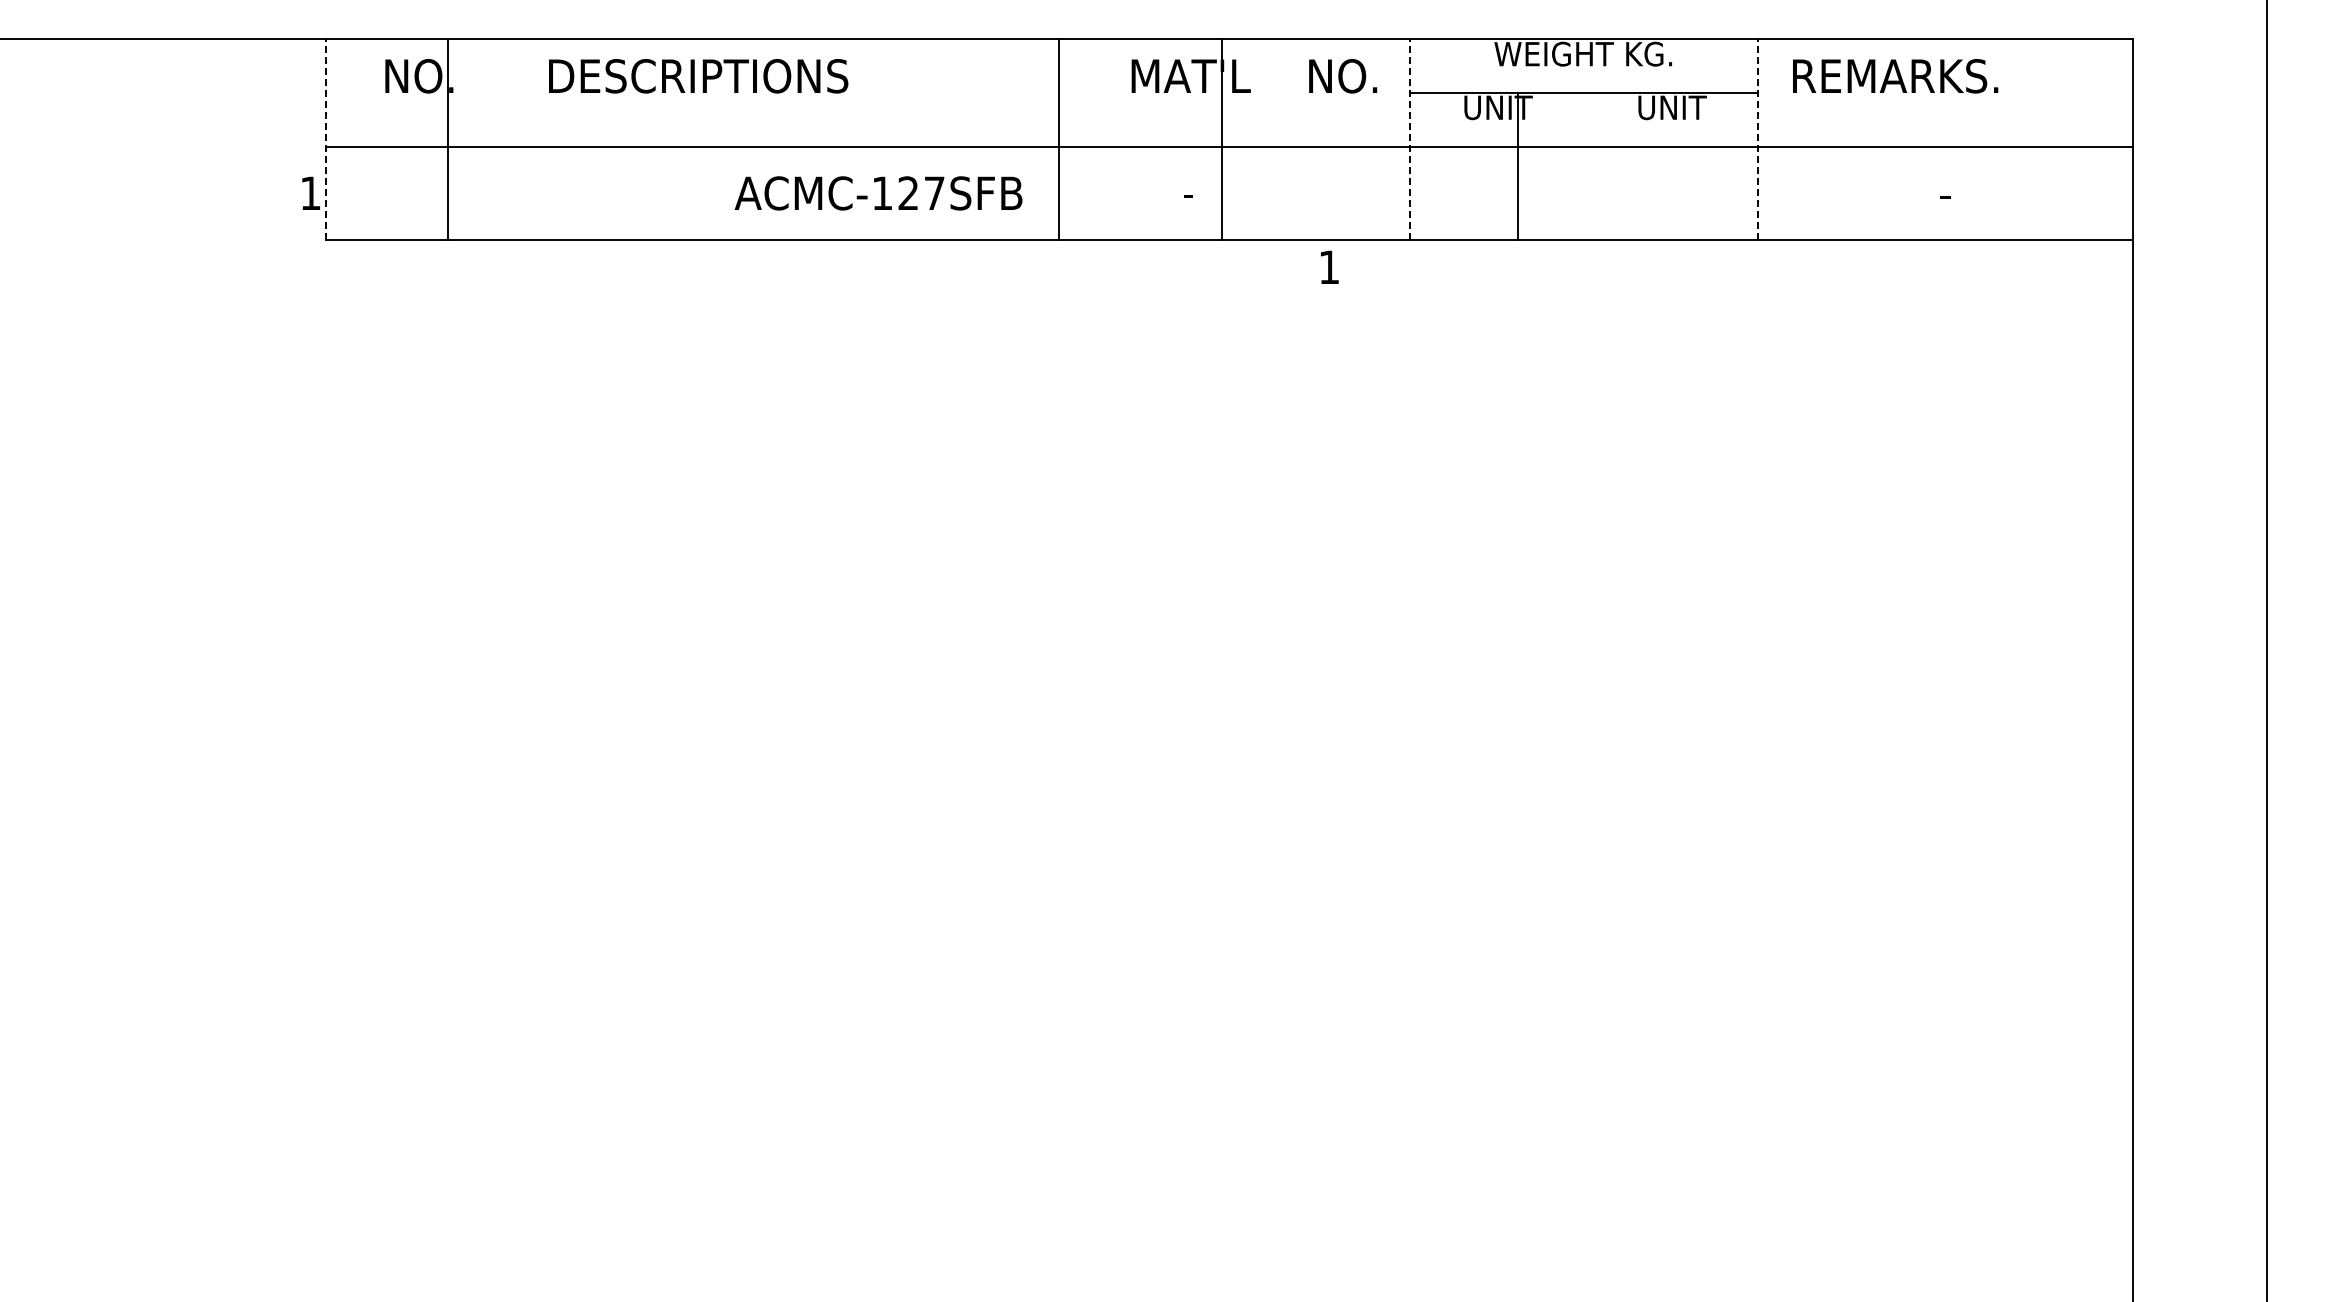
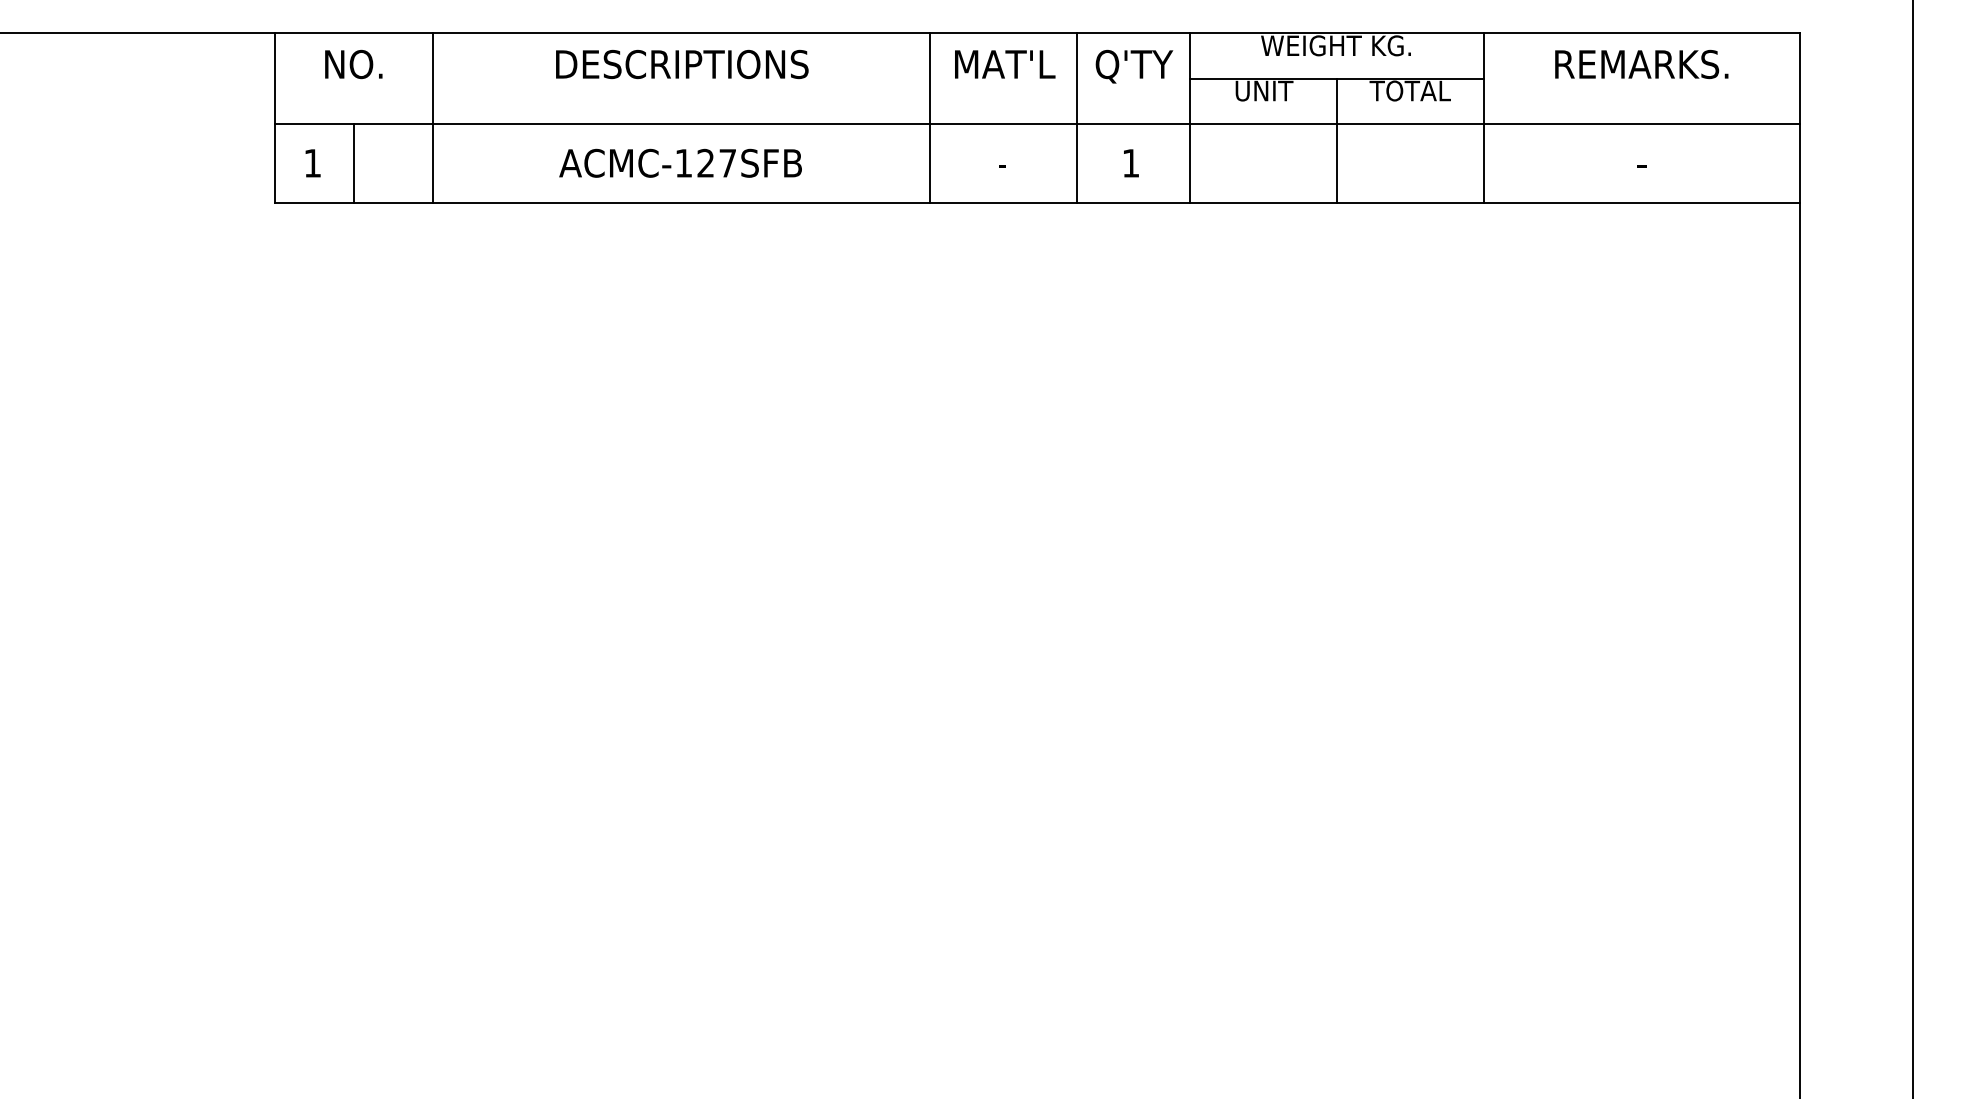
text: (698, 76) -> (682, 64), moved
text: (1895, 76) -> (1641, 64), moved
text: (1344, 78) -> (1134, 66), NO. -> Q'TY
text: (1671, 107) -> (1410, 90), UNIT -> TOTAL
line: (325, 139) -> (274, 117), dashed -> solid
line: (448, 139) -> (433, 117), moved
line: (1059, 139) -> (930, 117), moved
line: (1222, 139) -> (1077, 117), moved
line: (1410, 139) -> (1190, 117), dashed -> solid
line: (1758, 139) -> (1483, 117), dashed -> solid
line: (1518, 166) -> (1337, 140), moved
text: (310, 192) -> (312, 162), moved
line: (419, 193) -> (353, 163), added
text: (878, 193) -> (680, 163), moved
text: (1329, 266) -> (1131, 162), moved

